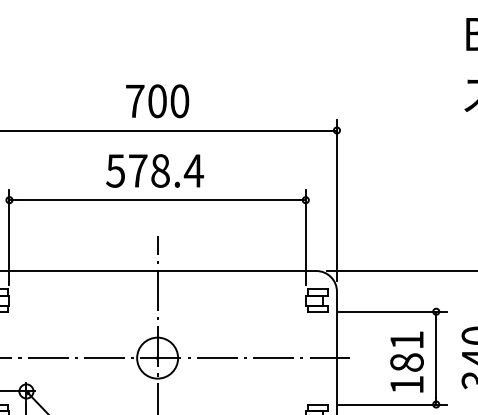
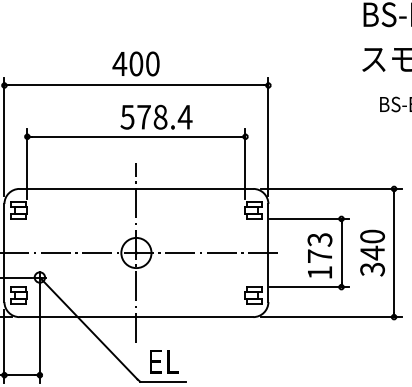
text: (134, 100) -> (119, 63), 700 -> 400
text: (155, 169) -> (156, 116), moved
text: (406, 351) -> (319, 248), 181 -> 173

